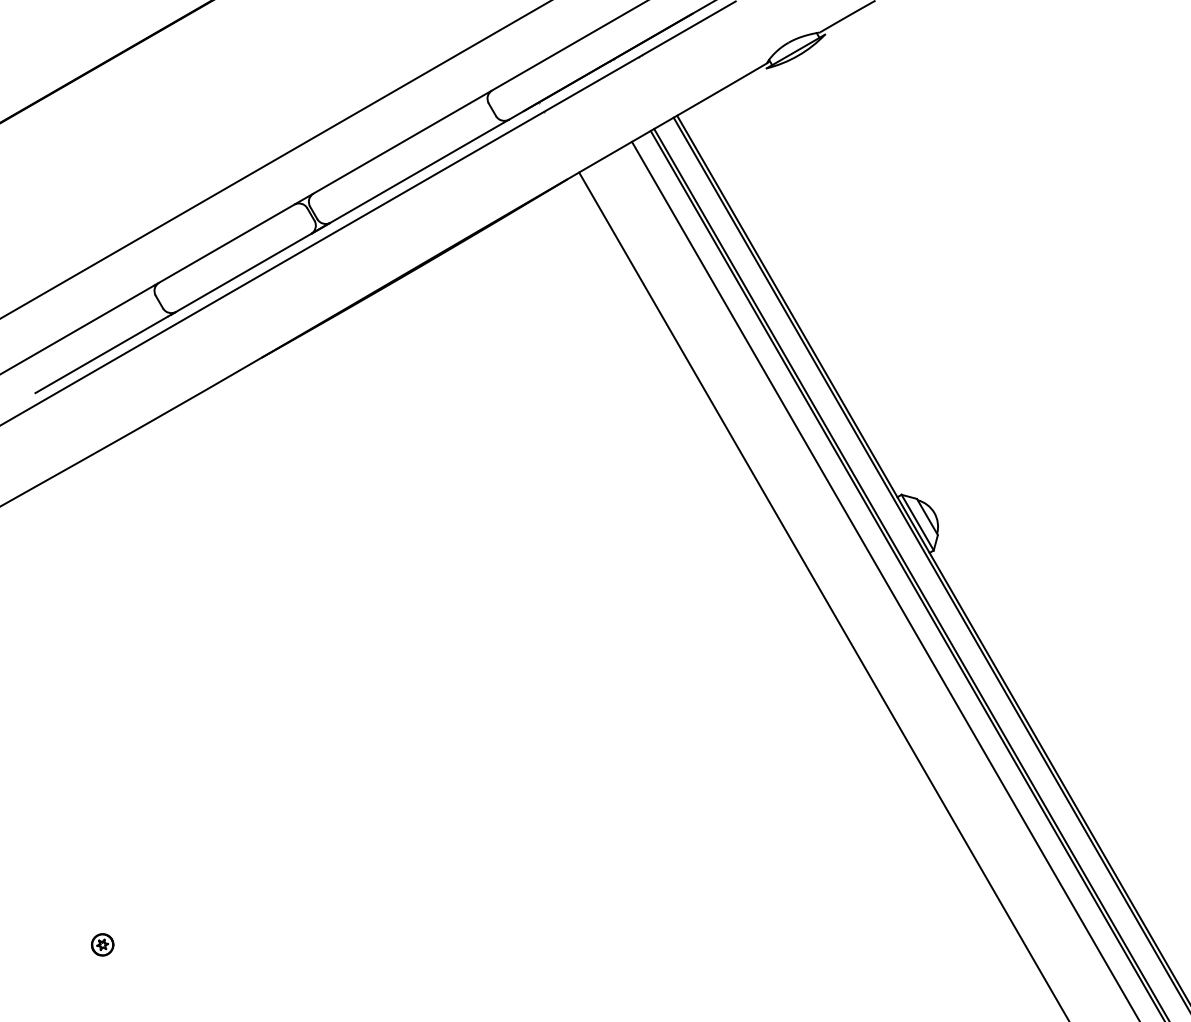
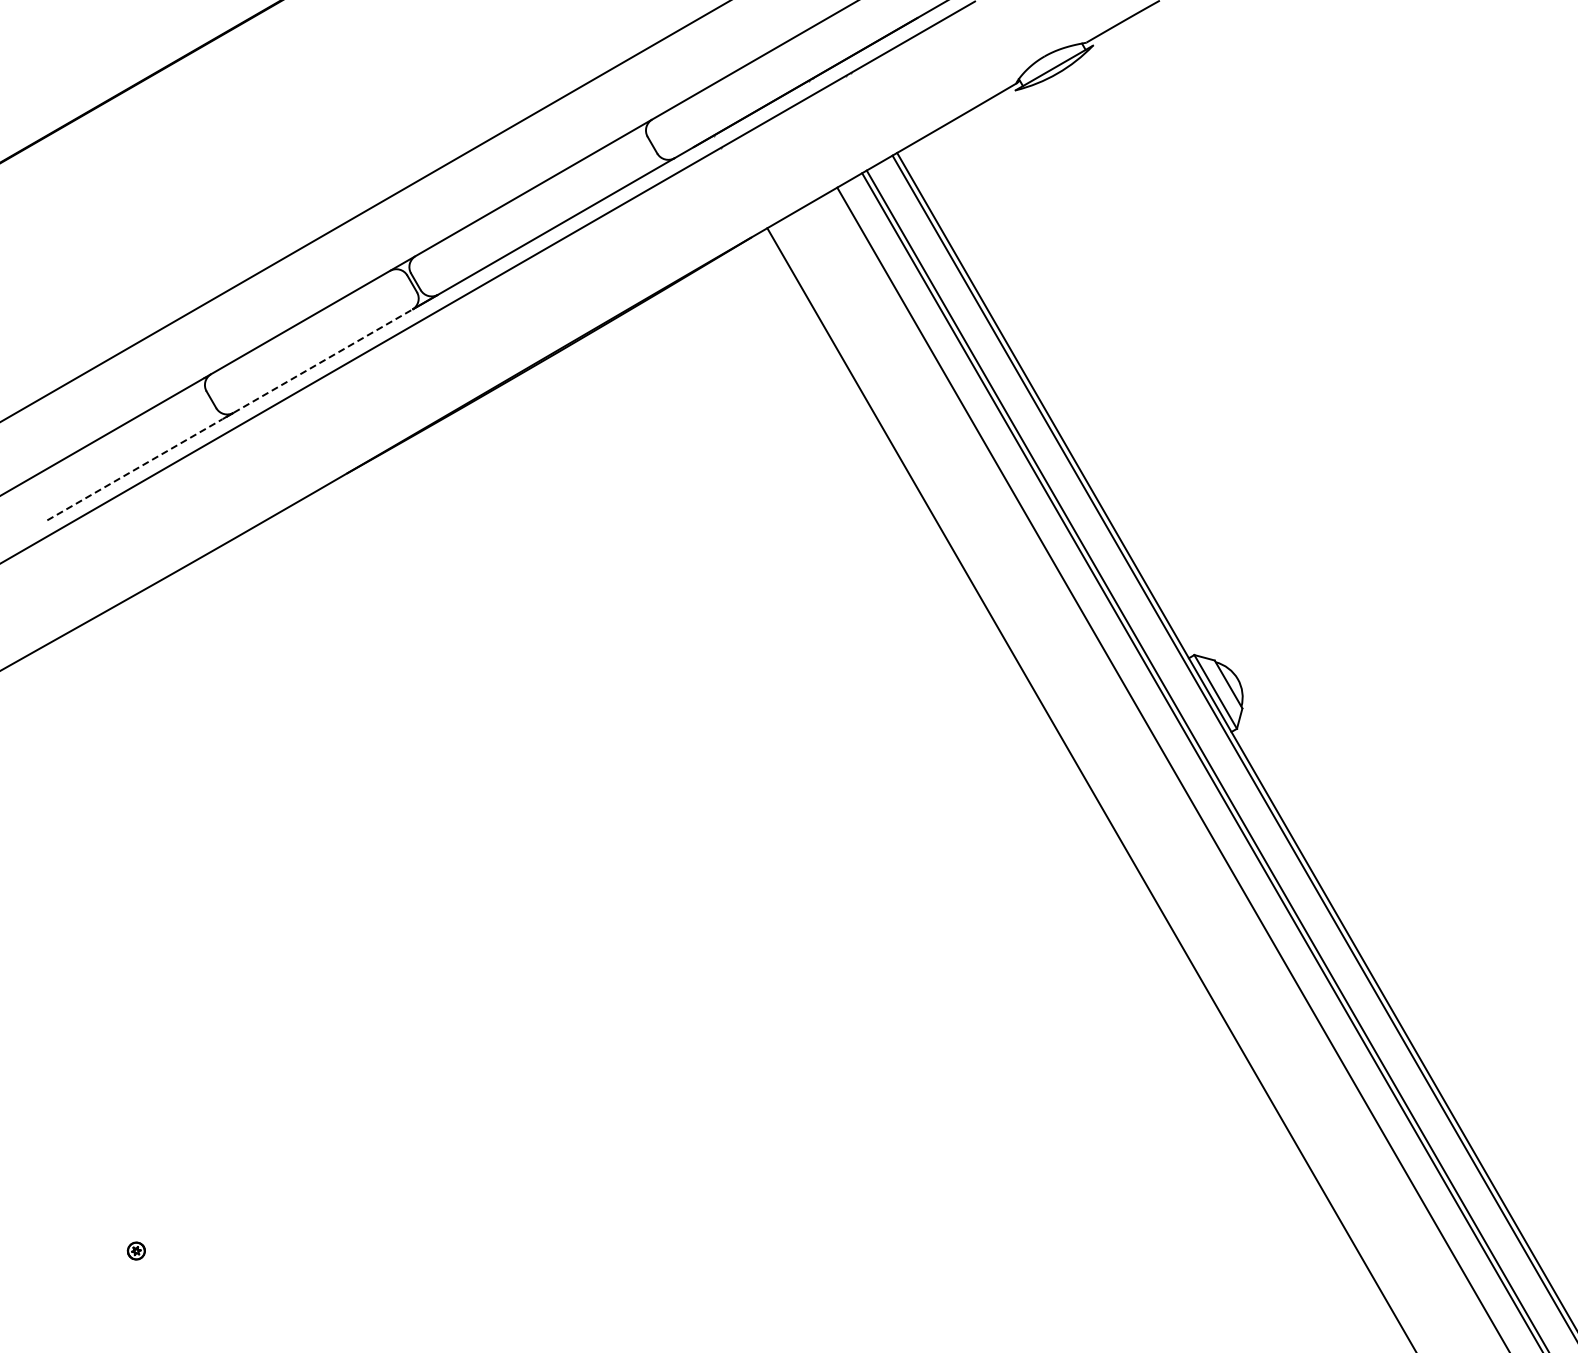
line: (244, 272) -> (323, 360), solid -> dashed
line: (102, 354) -> (135, 469), solid -> dashed
part: (102, 944) -> (136, 1250), size x0.6

